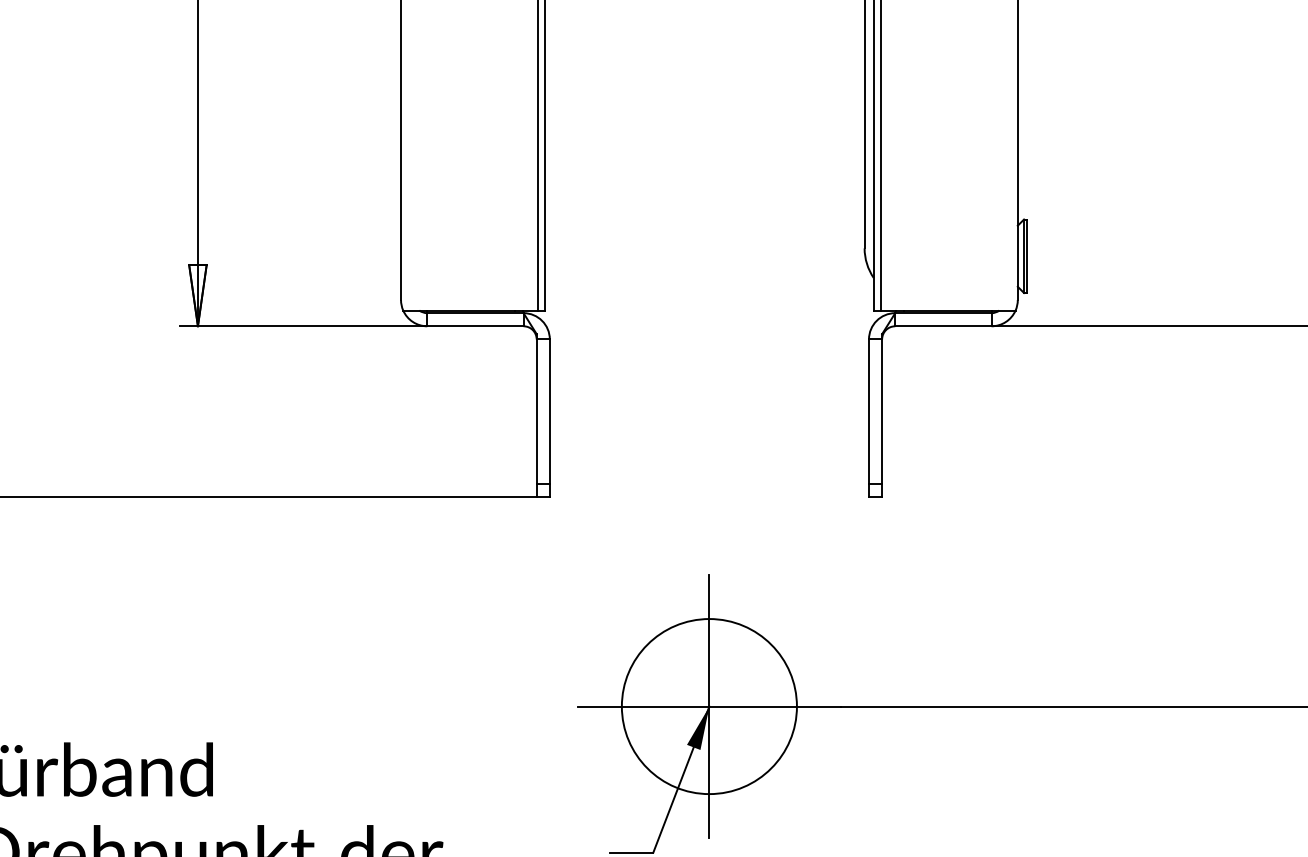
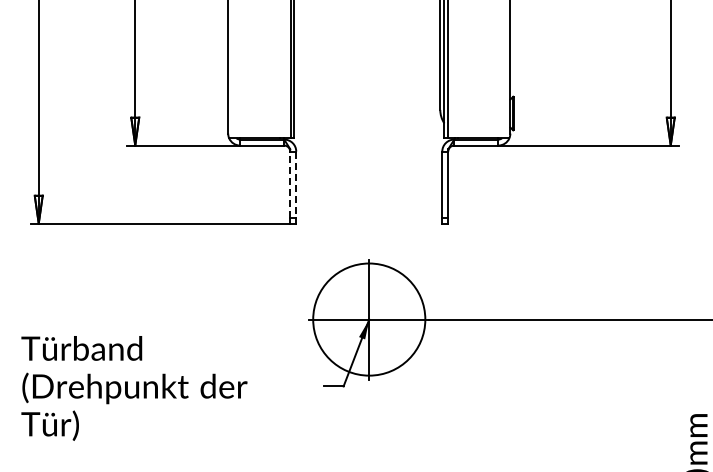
line: (537, 411) -> (290, 184), solid -> dashed
line: (550, 413) -> (296, 185), solid -> dashed
circle: (709, 706) -> (369, 319), size x1.4

